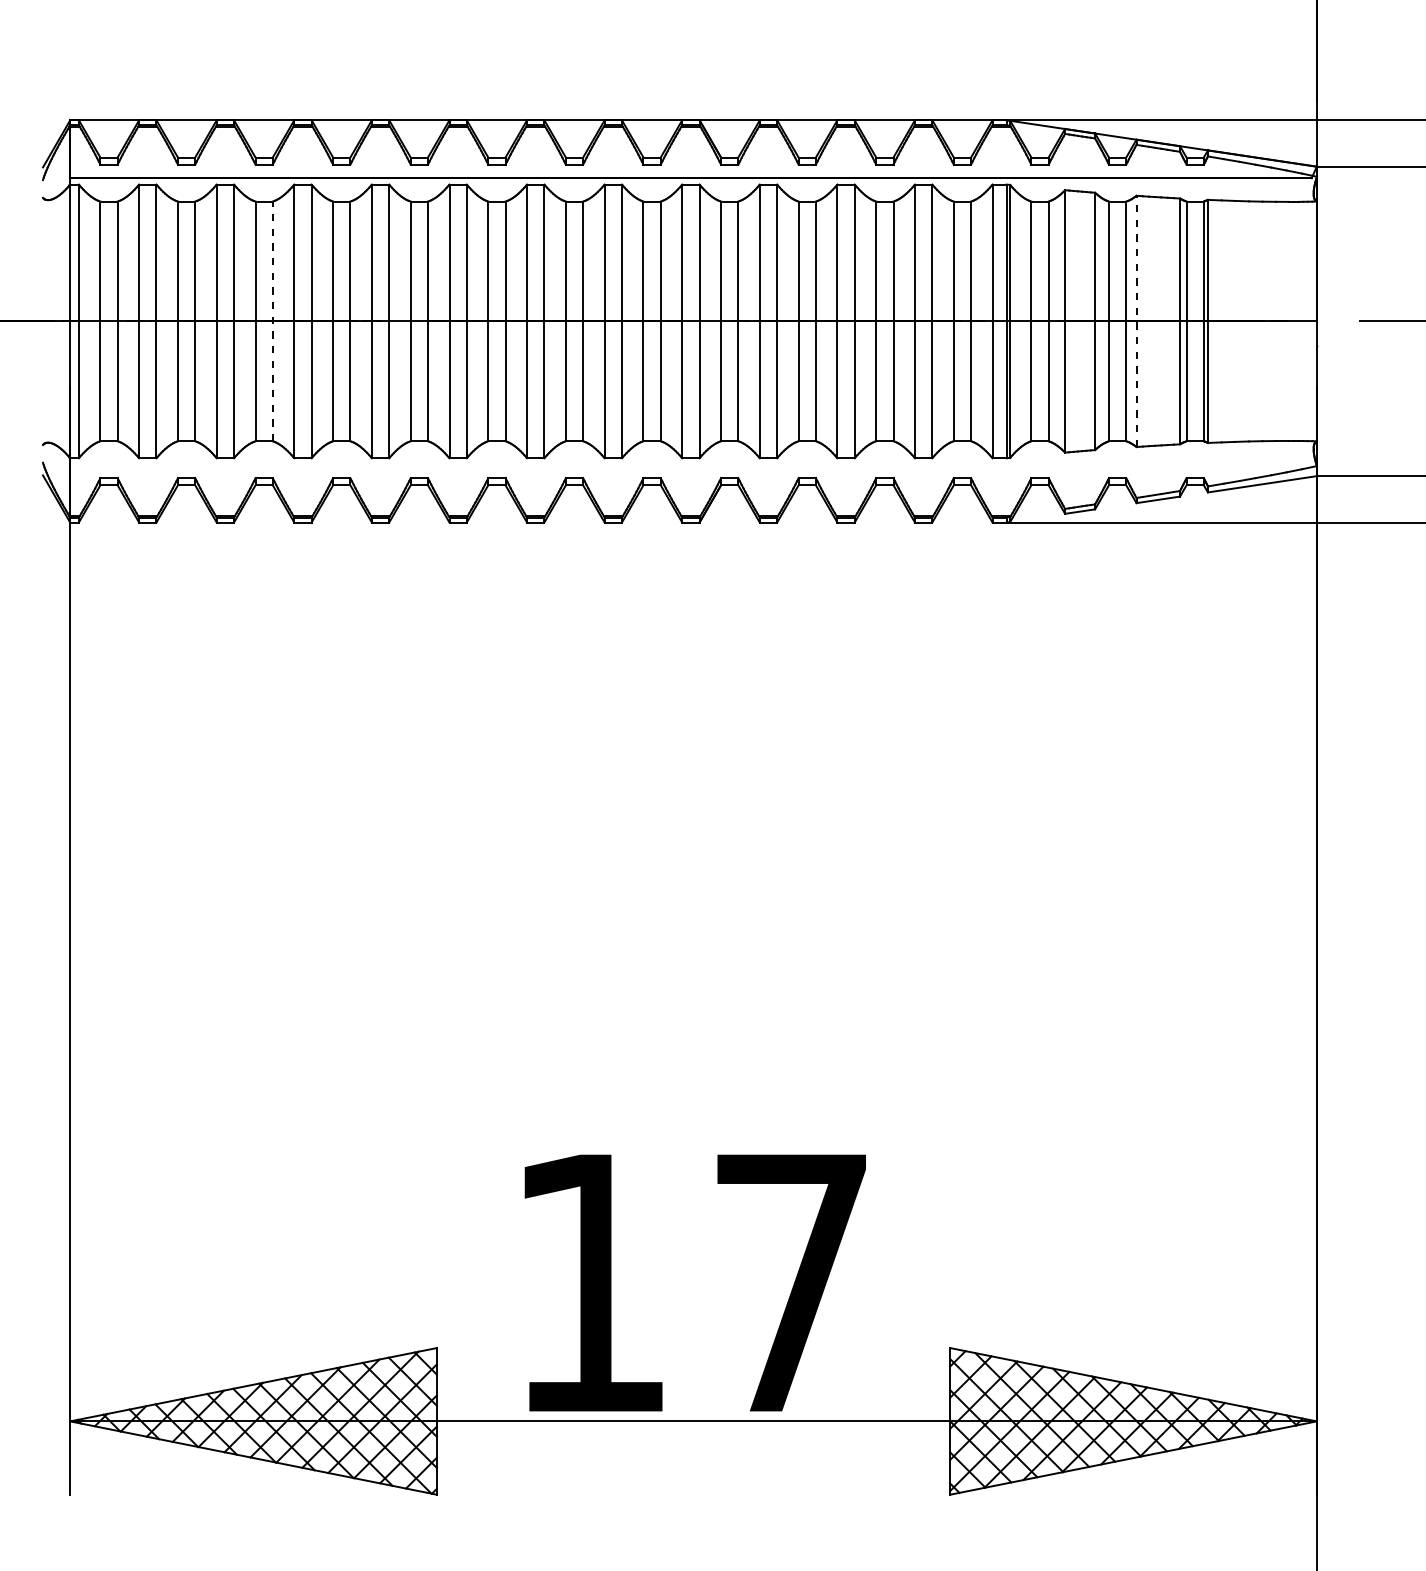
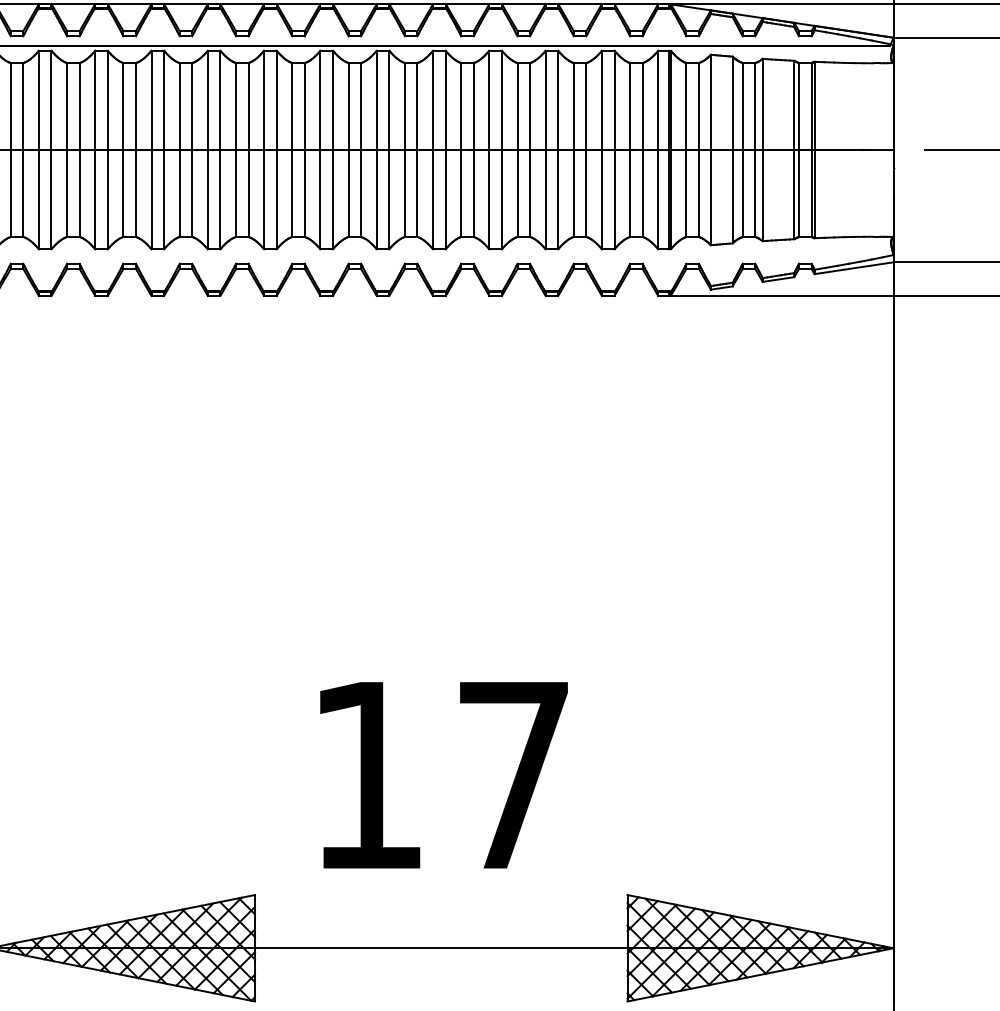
line: (272, 321) -> (135, 150), dashed -> solid
line: (1136, 321) -> (762, 150), dashed -> solid
text: (694, 1282) -> (443, 774), moved

